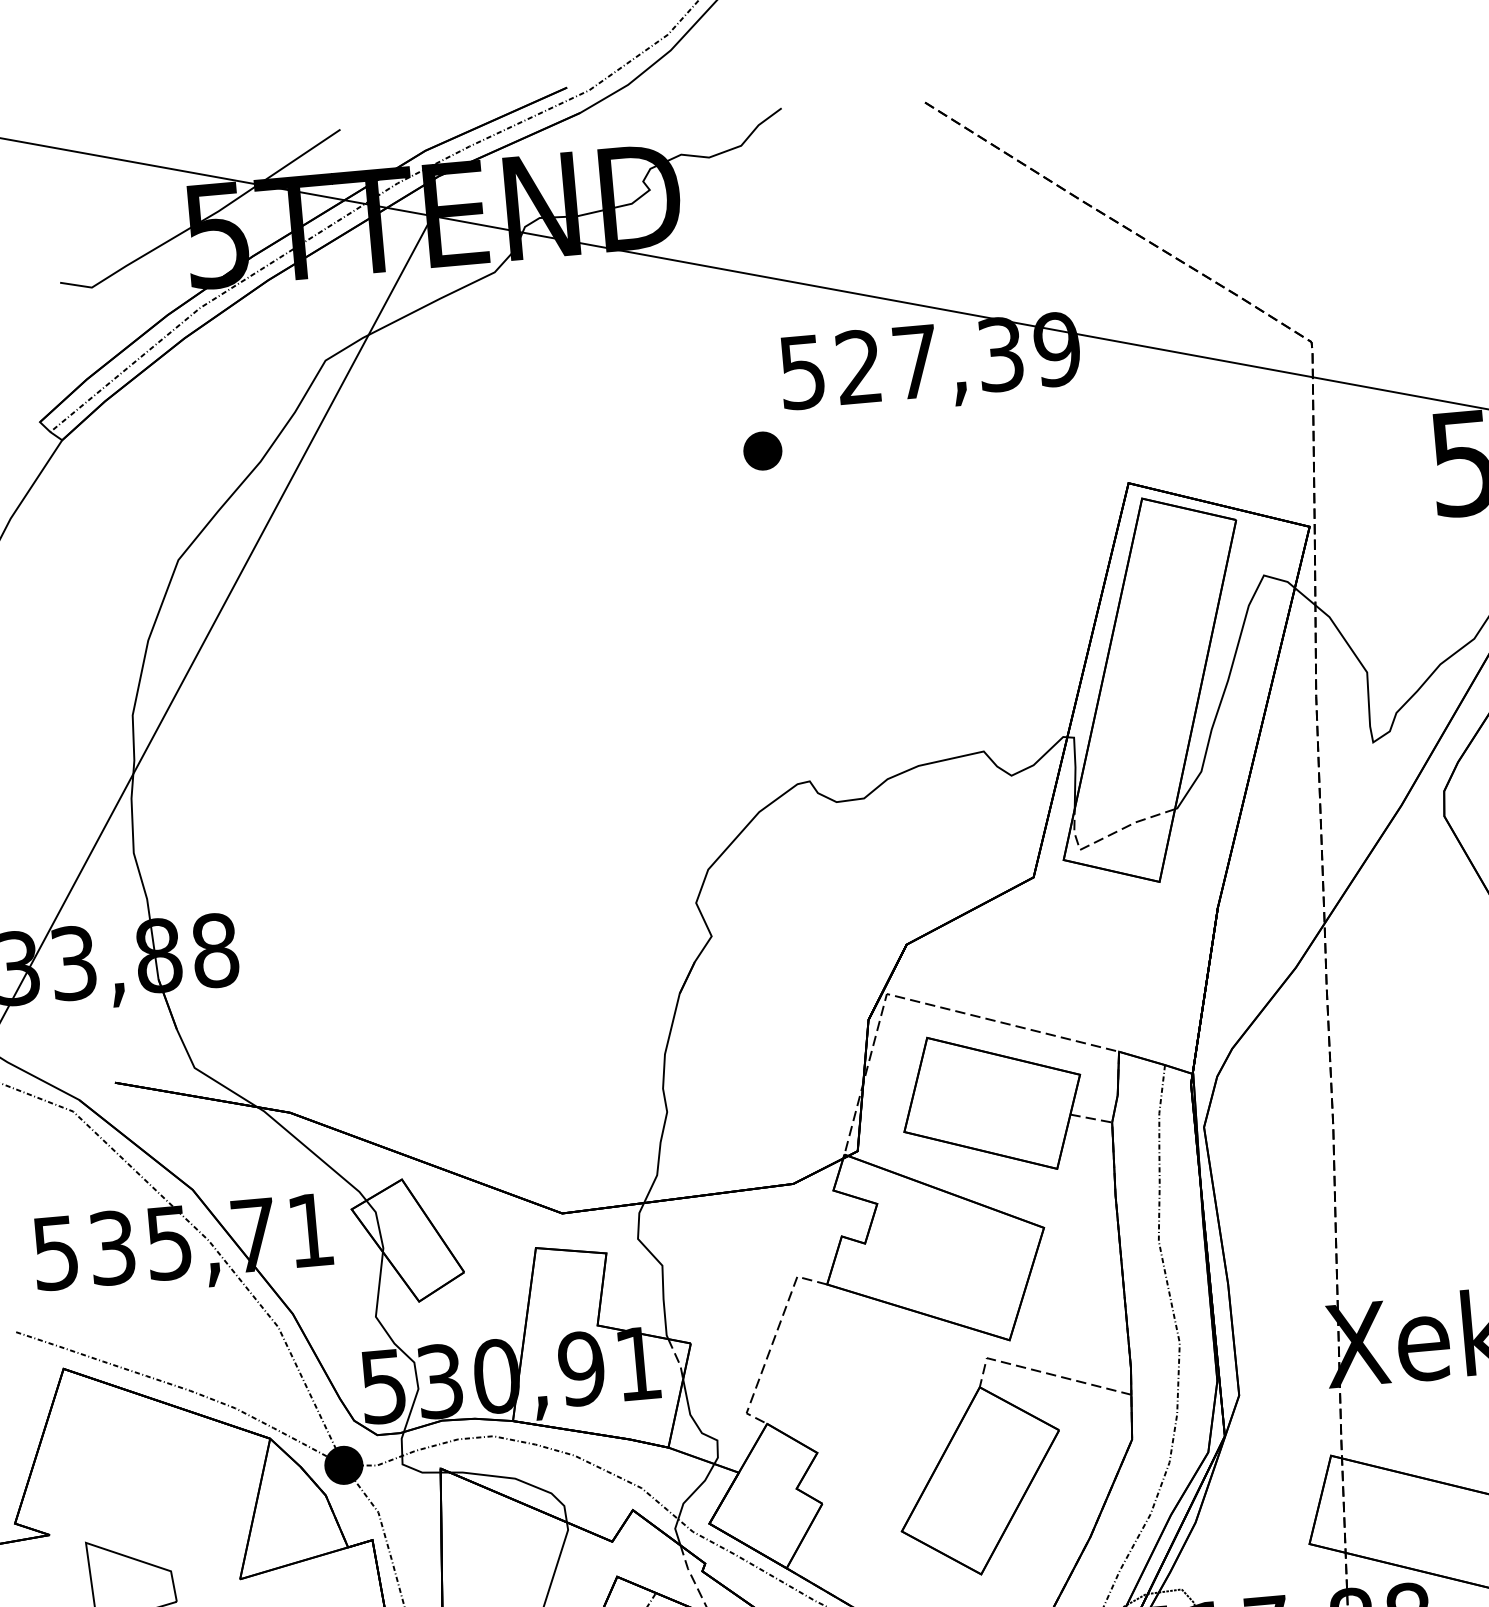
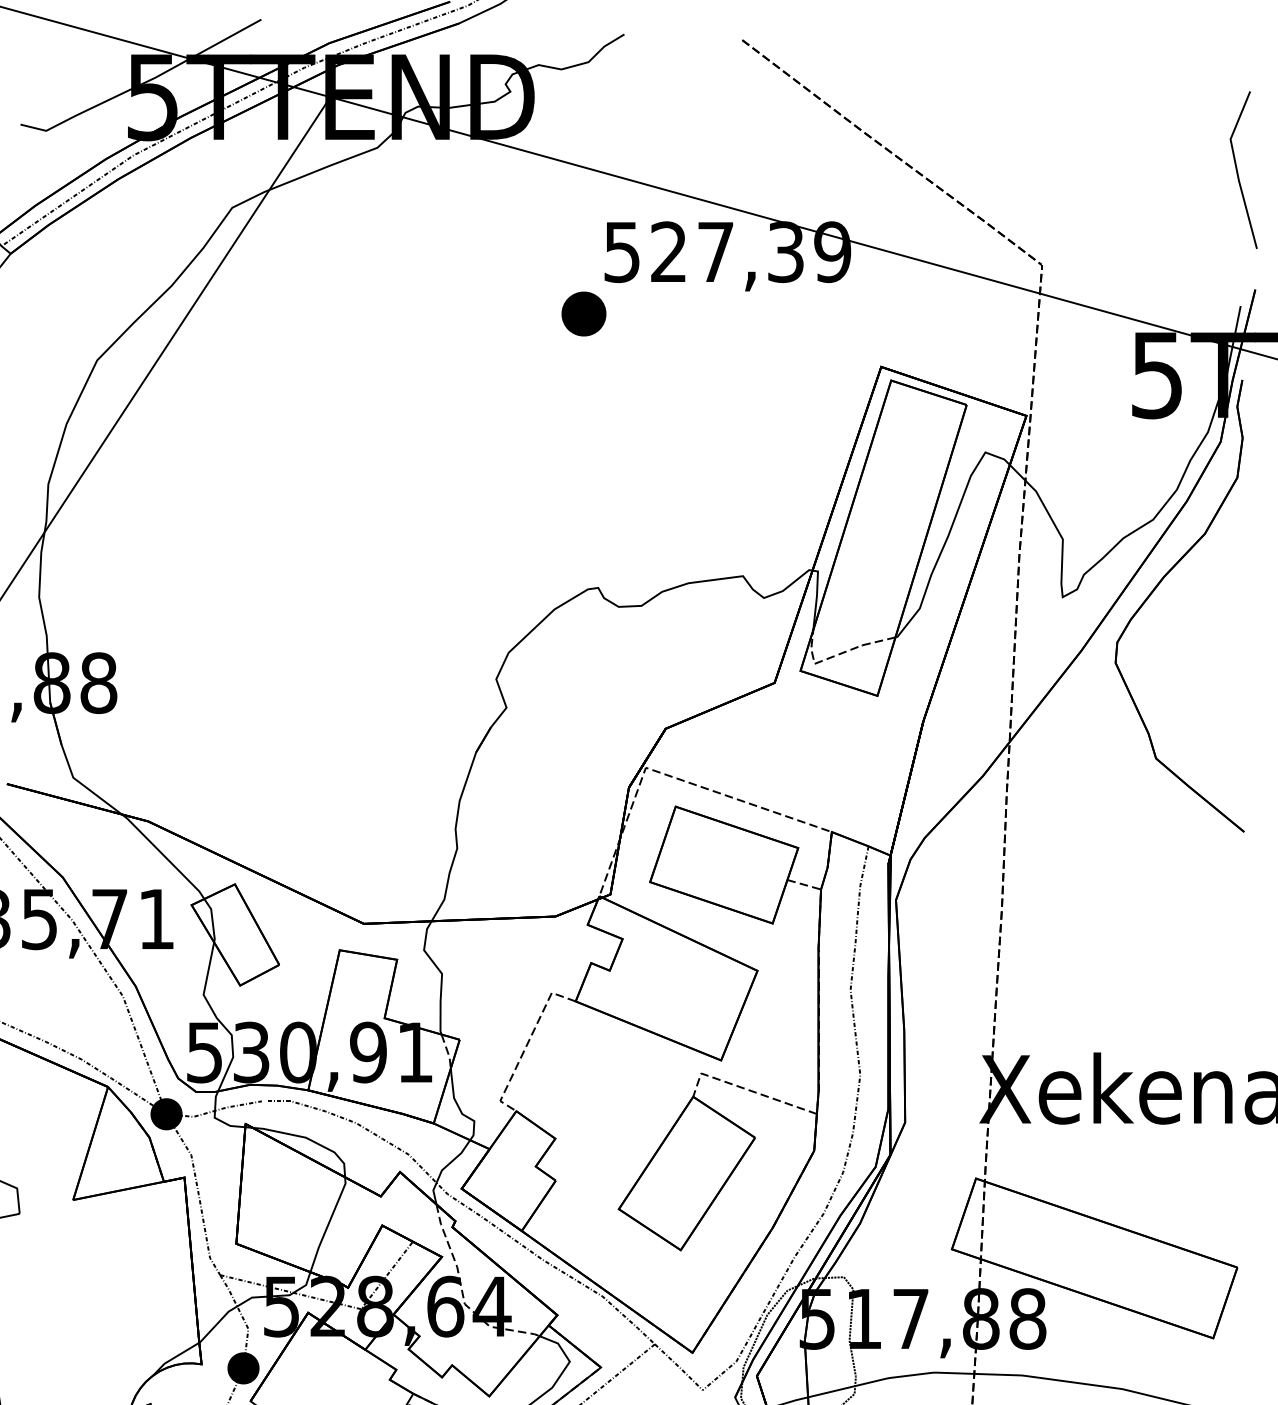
part: (762, 450) -> (583, 313), size x1.4

